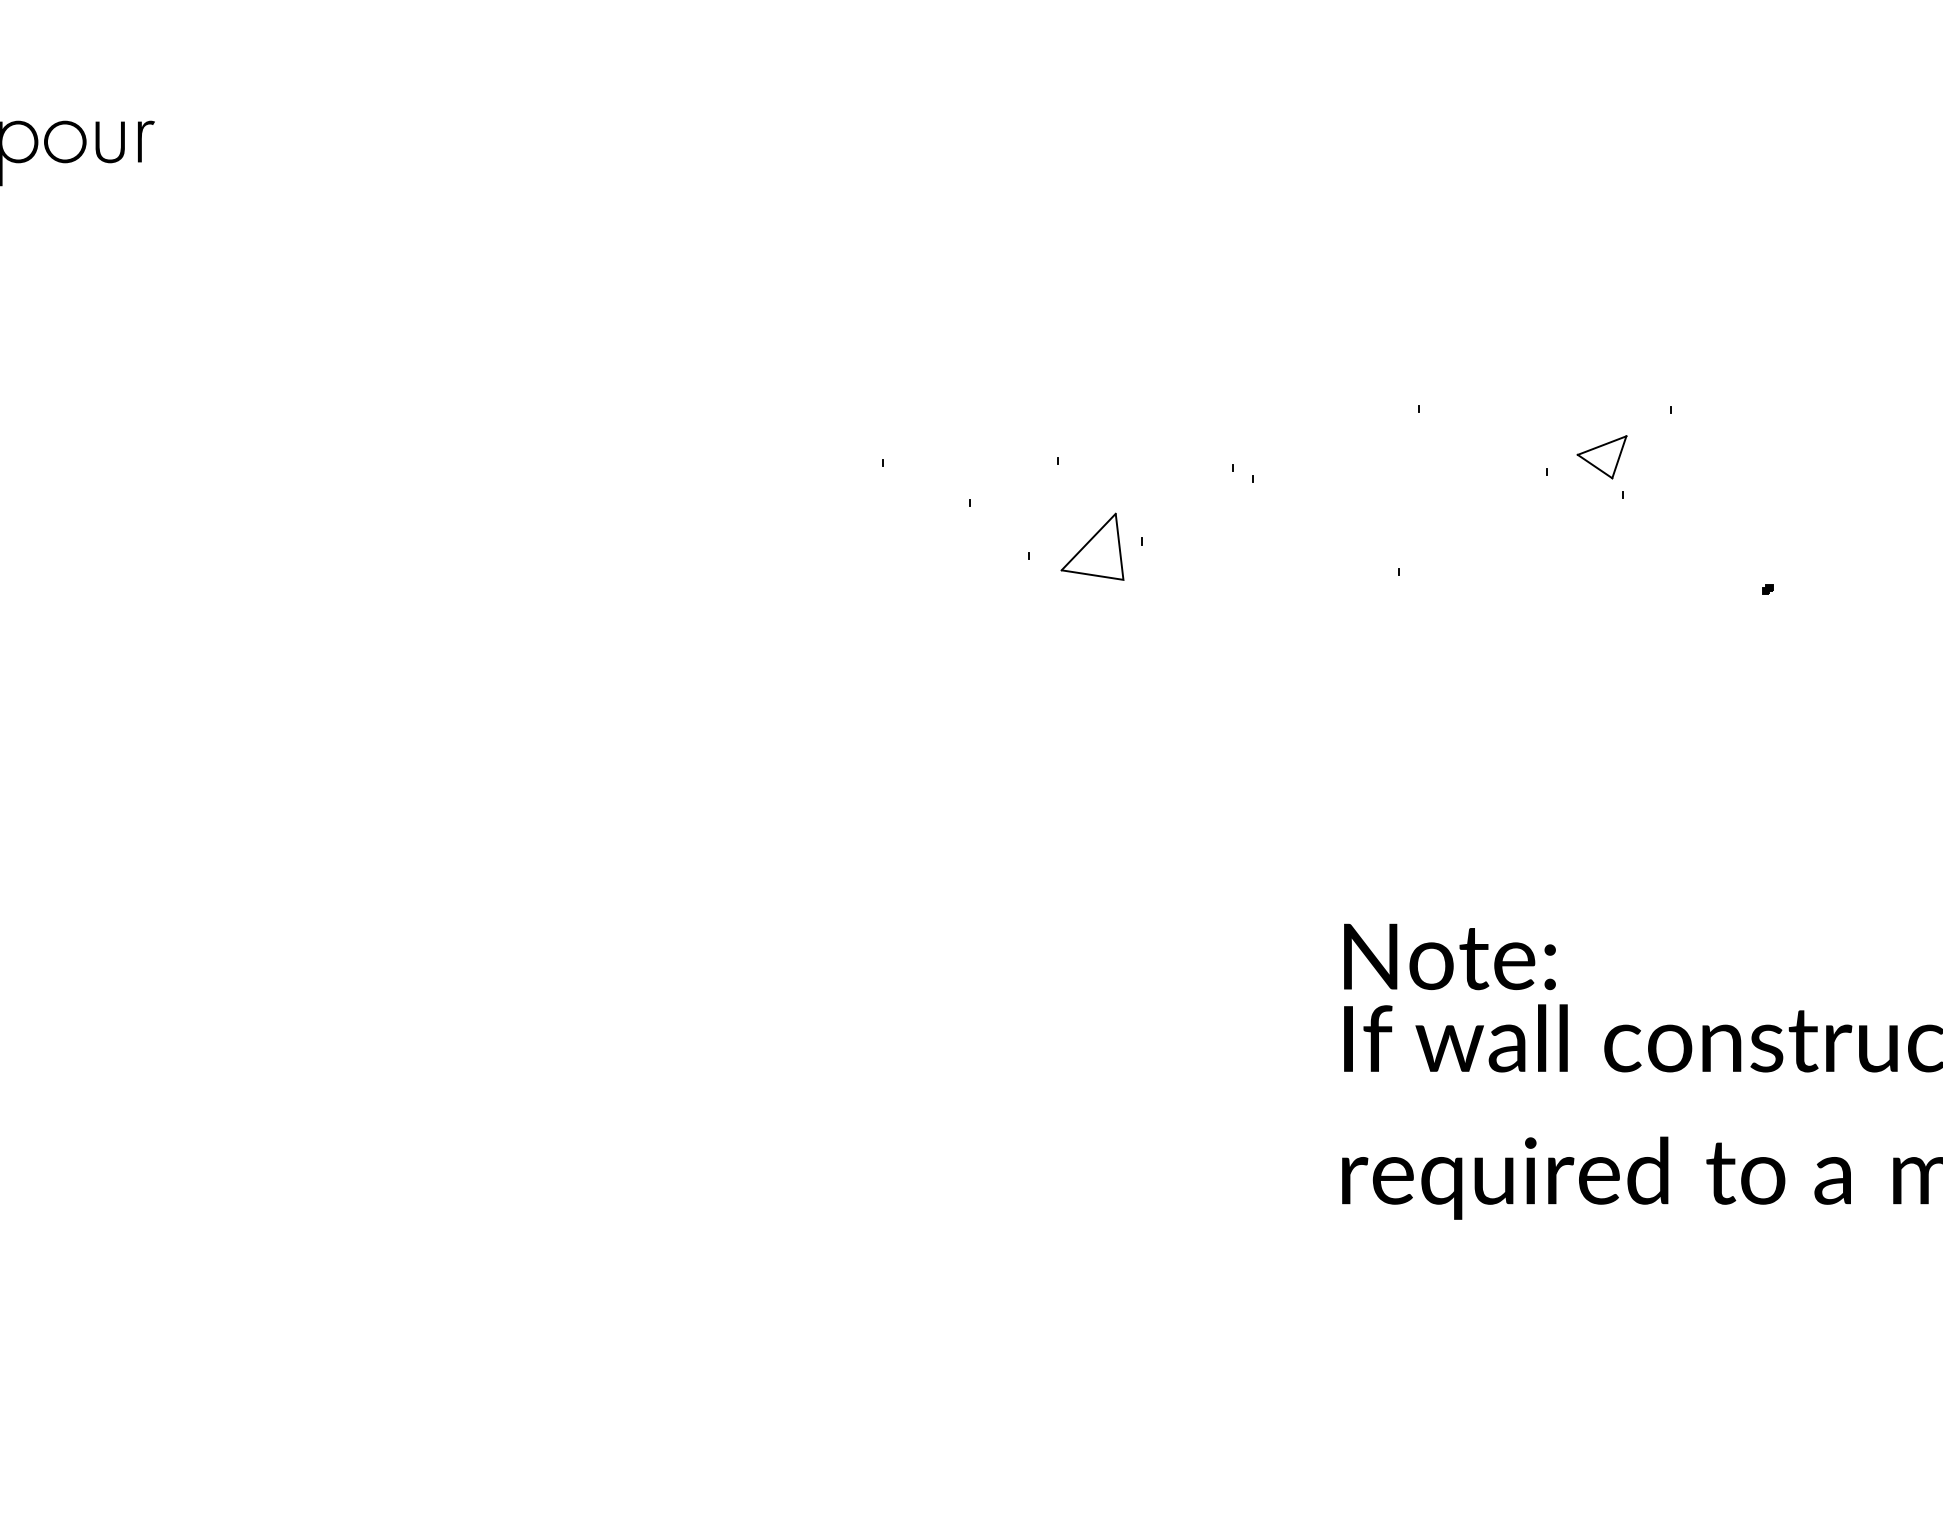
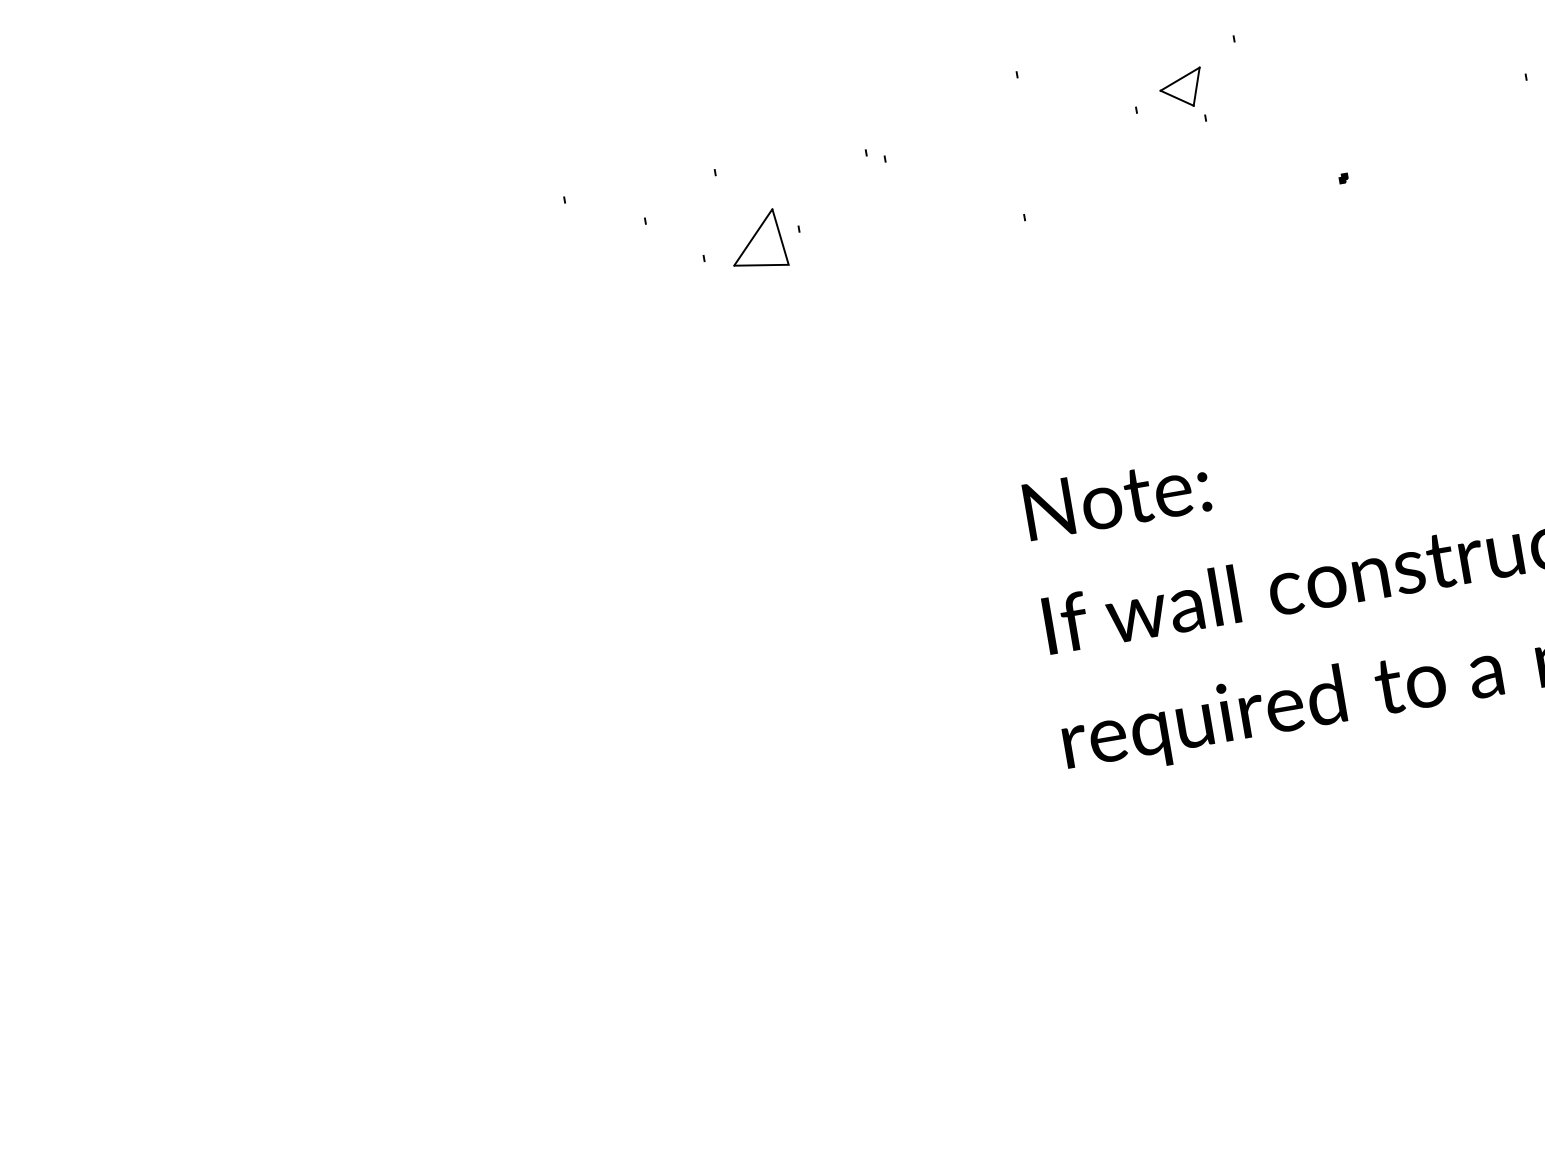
text: (1449, 956) -> (1116, 497), moved

